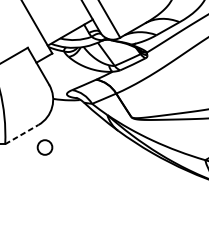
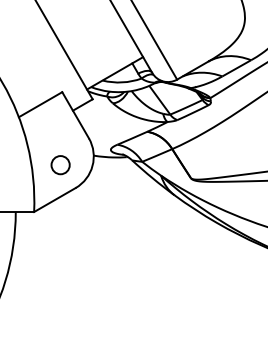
line: (21, 134) -> (54, 200), dashed -> solid
circle: (44, 147) -> (60, 165), moved

